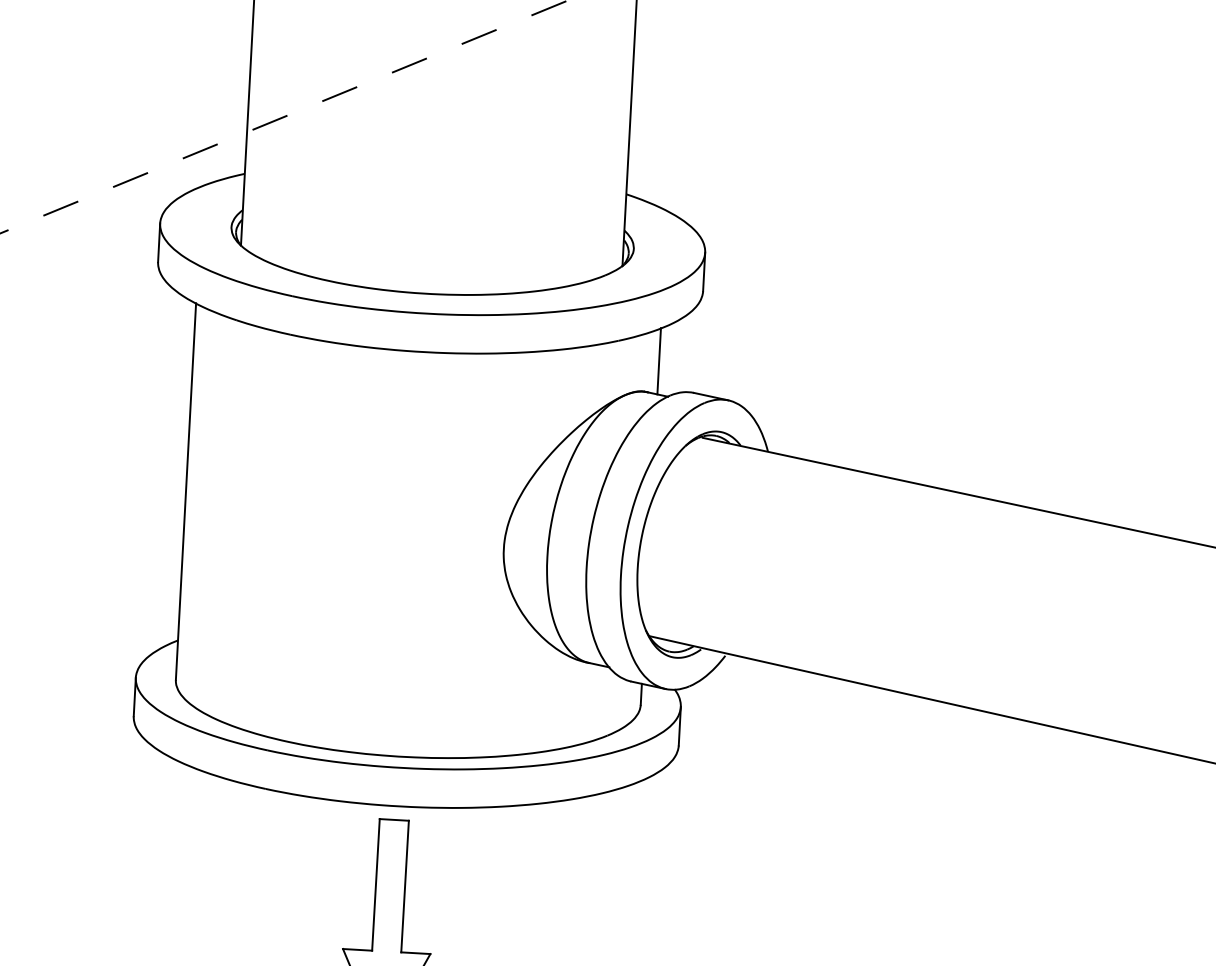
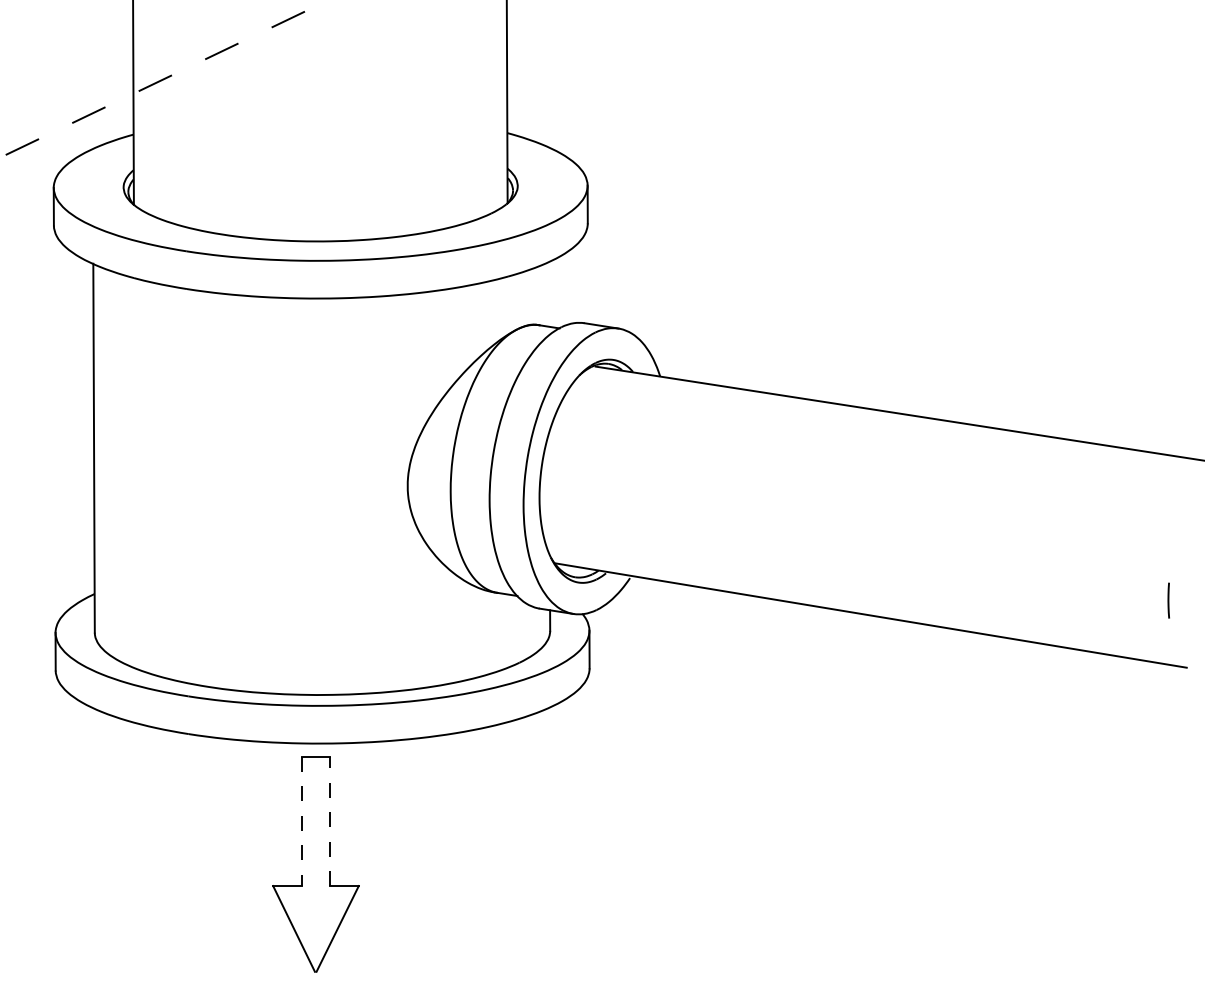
line: (658, 360) -> (548, 293), removed
line: (375, 884) -> (301, 821), solid -> dashed
line: (405, 886) -> (330, 821), solid -> dashed

